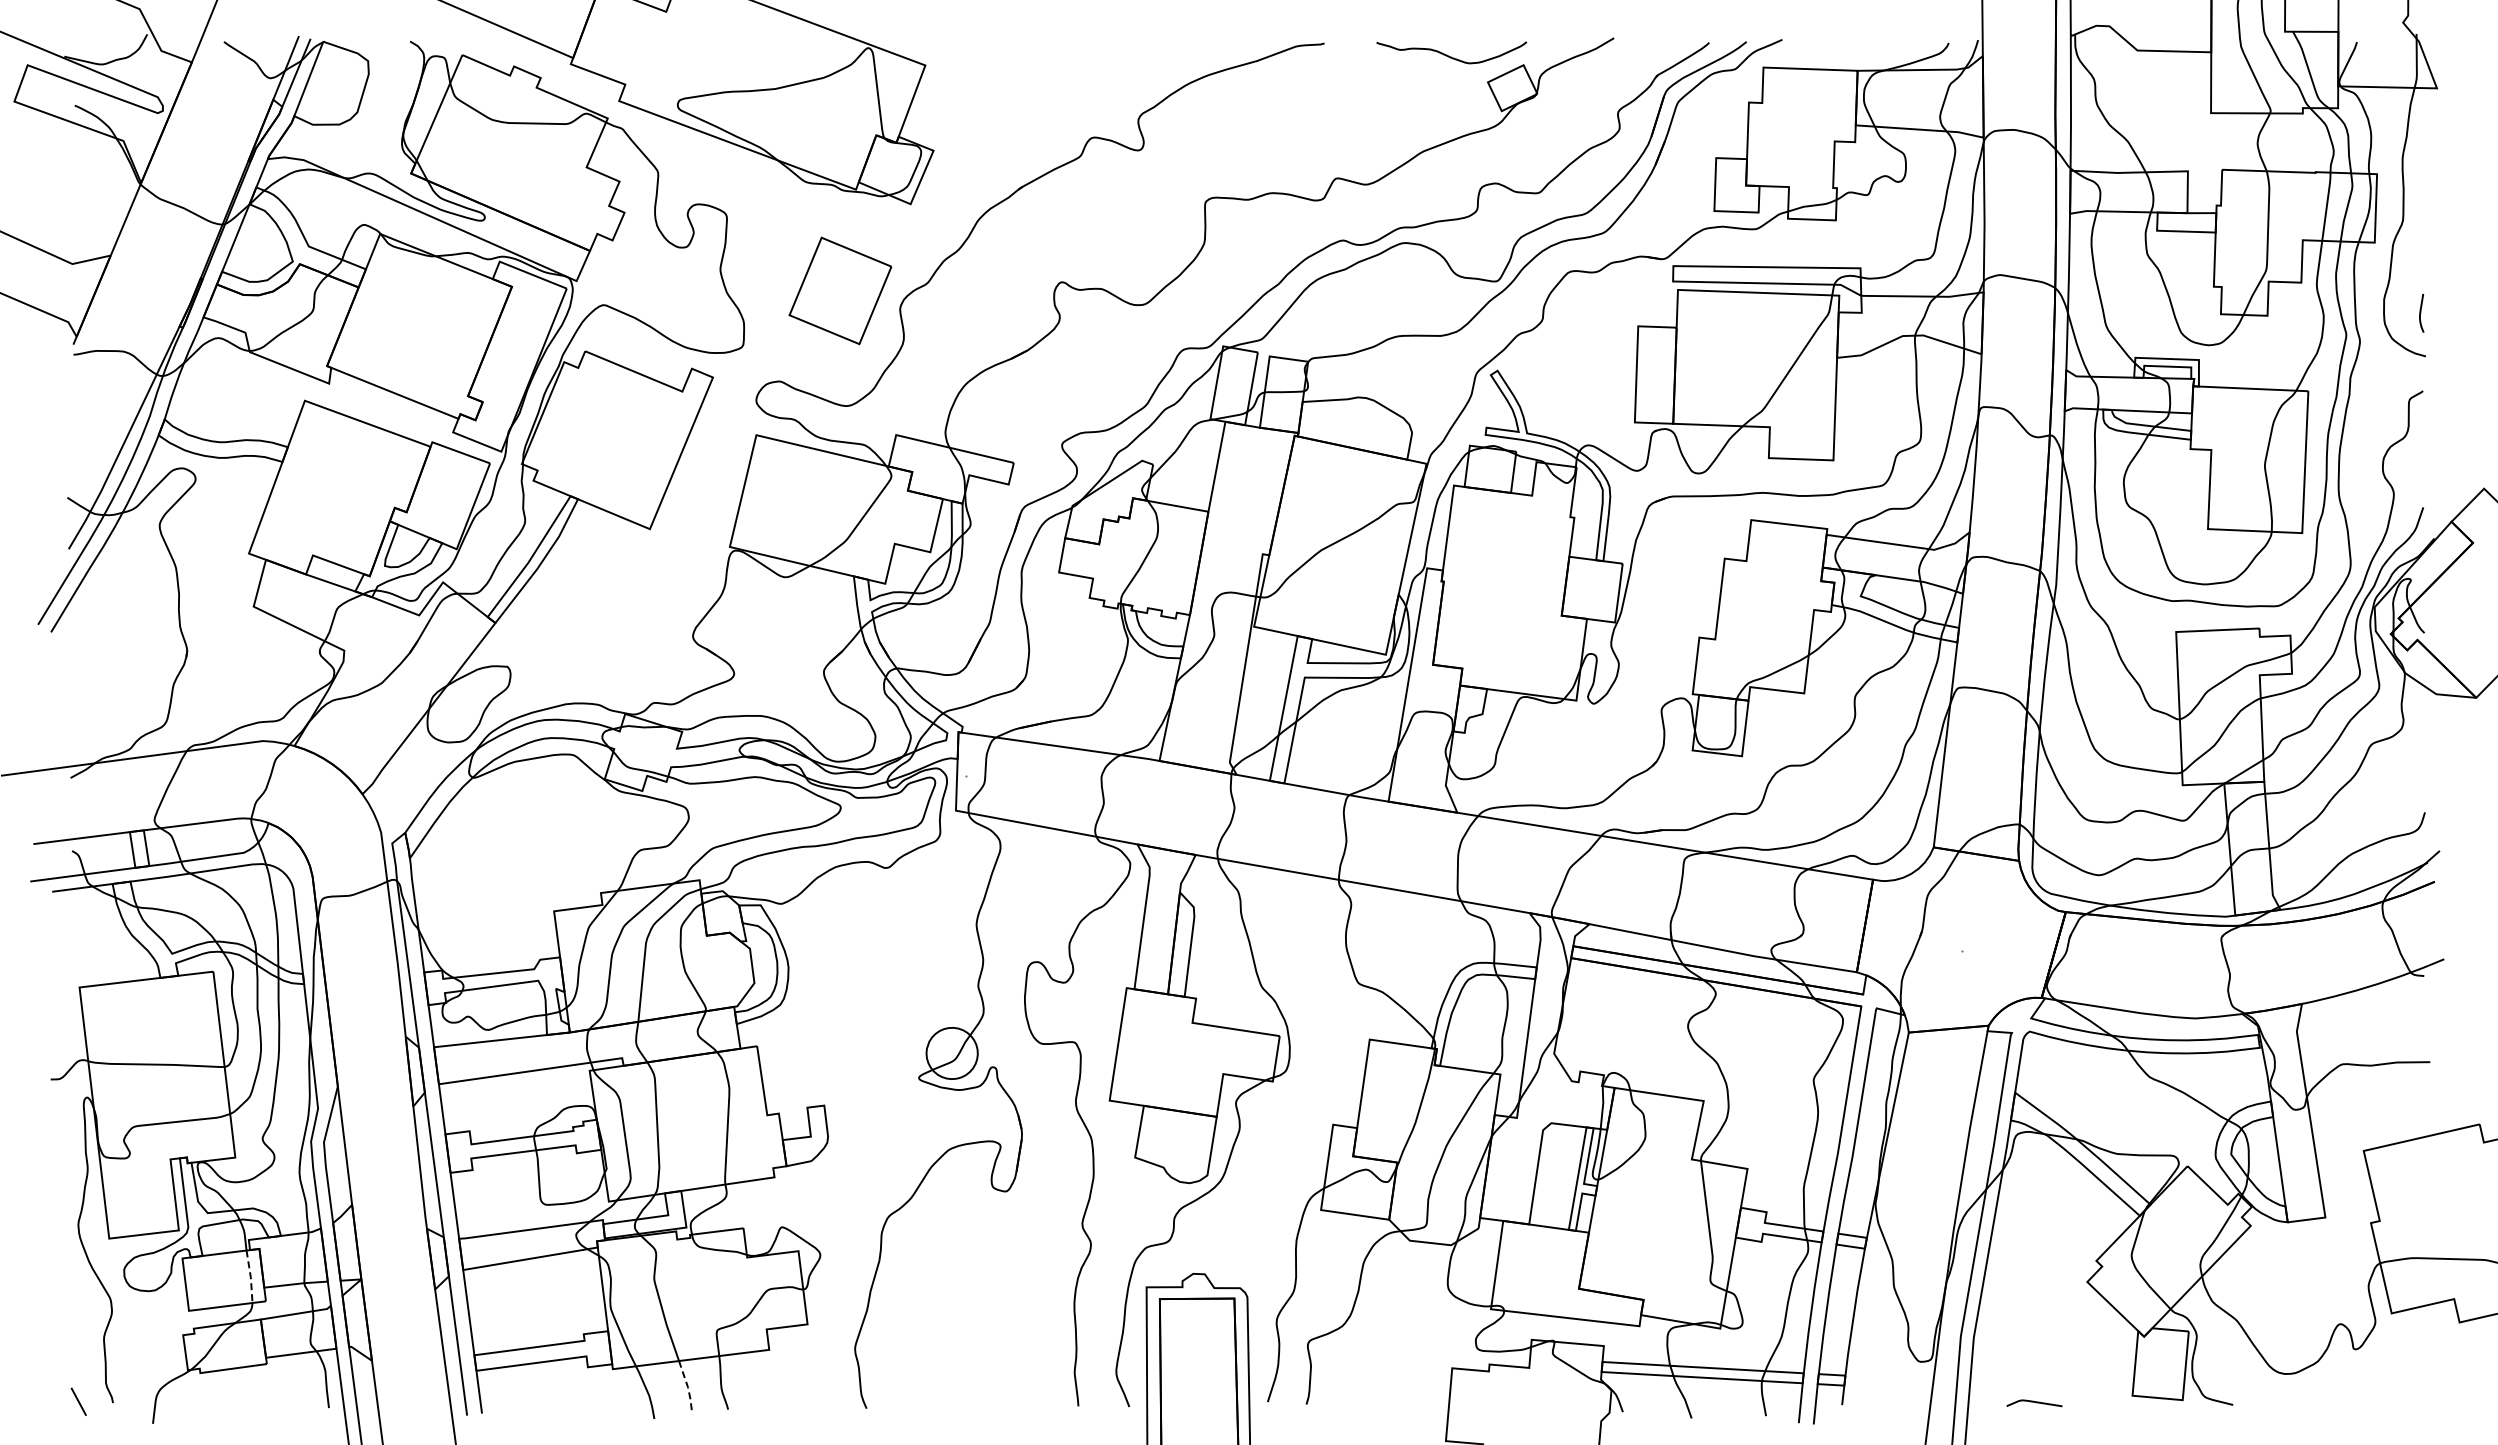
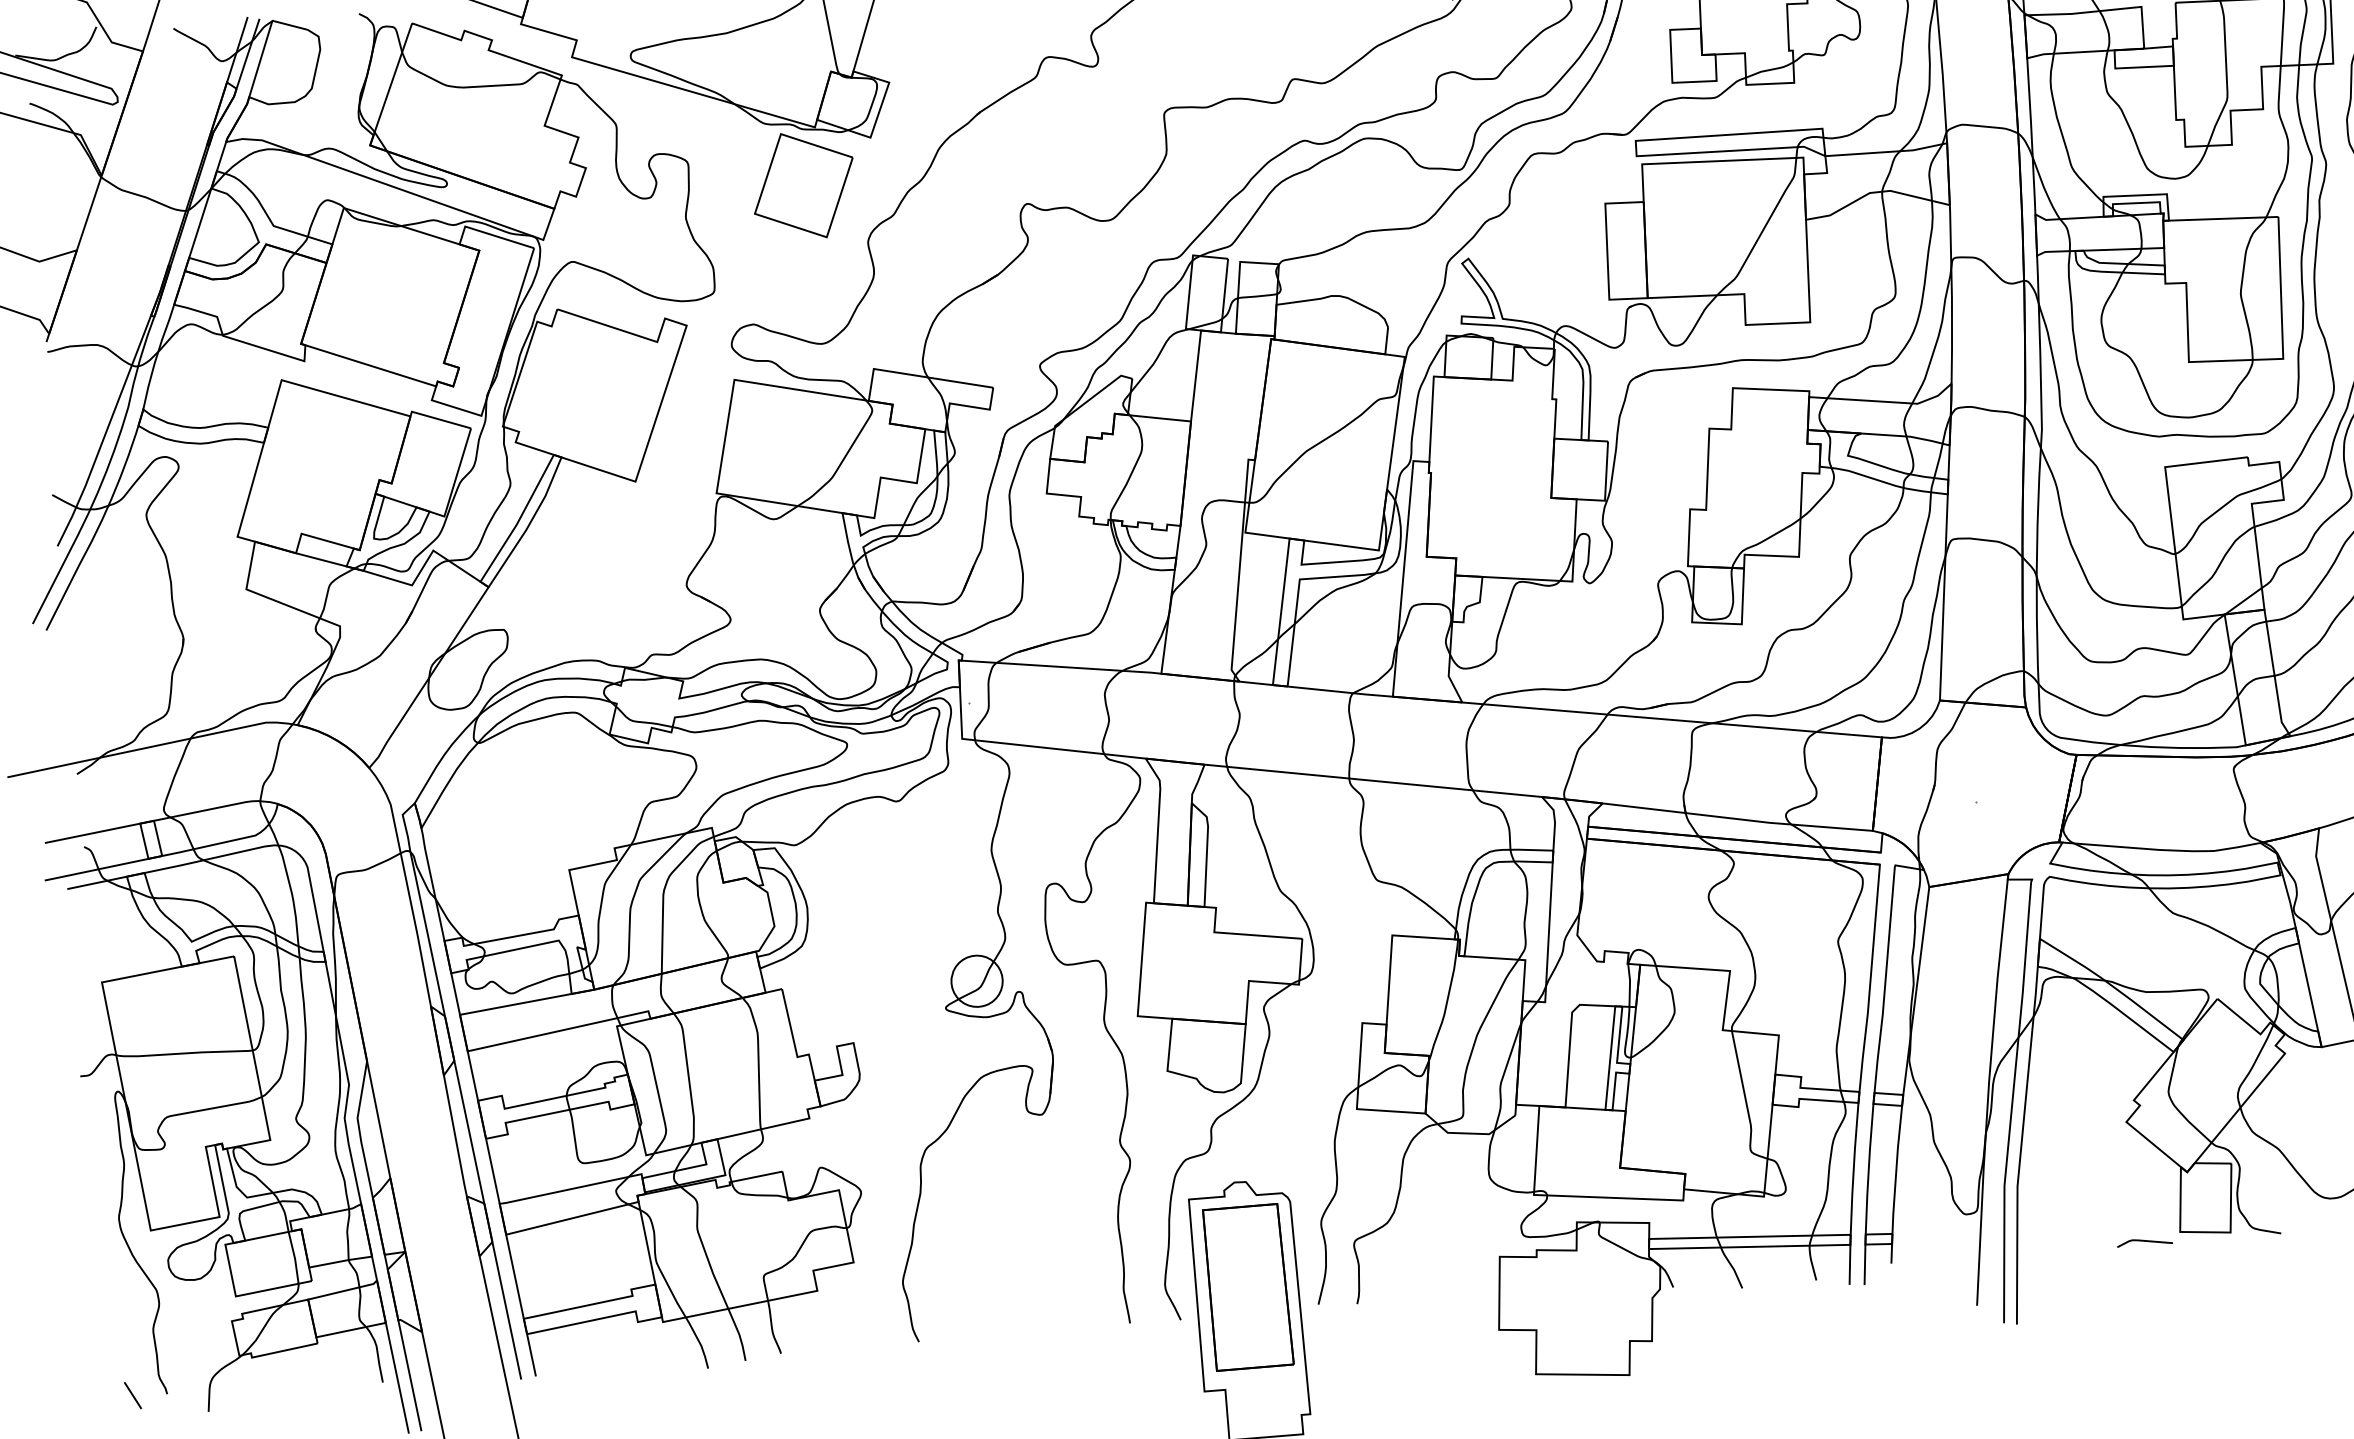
part: (840, 290) -> (803, 185), moved
line: (250, 1277) -> (294, 1258), dashed -> solid
line: (688, 1387) -> (739, 1334), dashed -> solid
curve: (2034, 1402) -> (2144, 1241), moved

